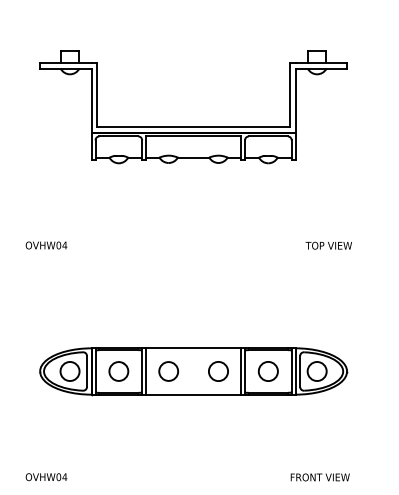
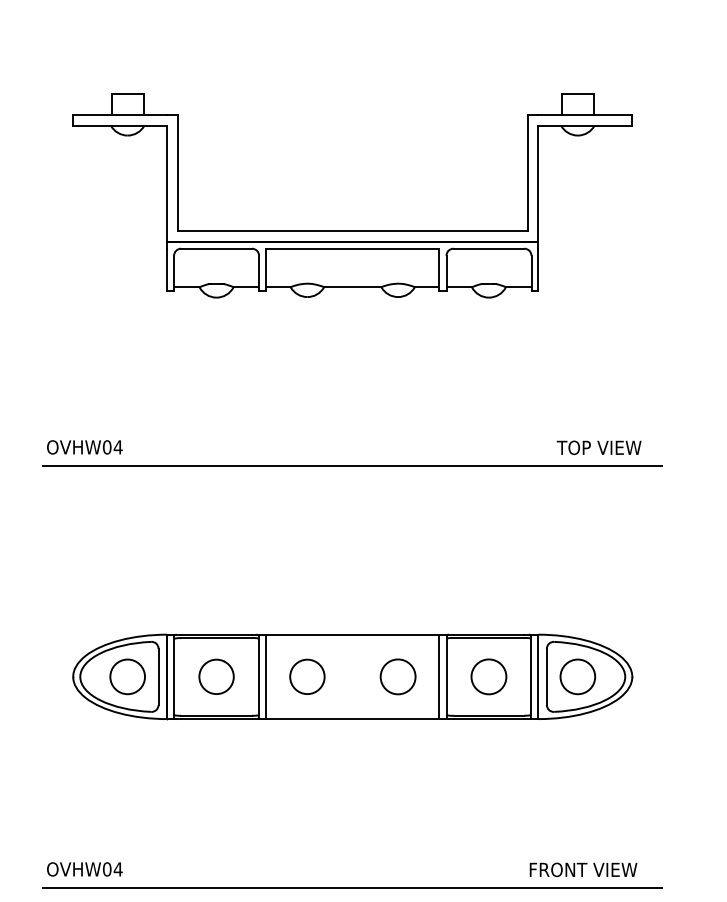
line: (193, 255) -> (352, 465), added
line: (193, 487) -> (352, 888), added

